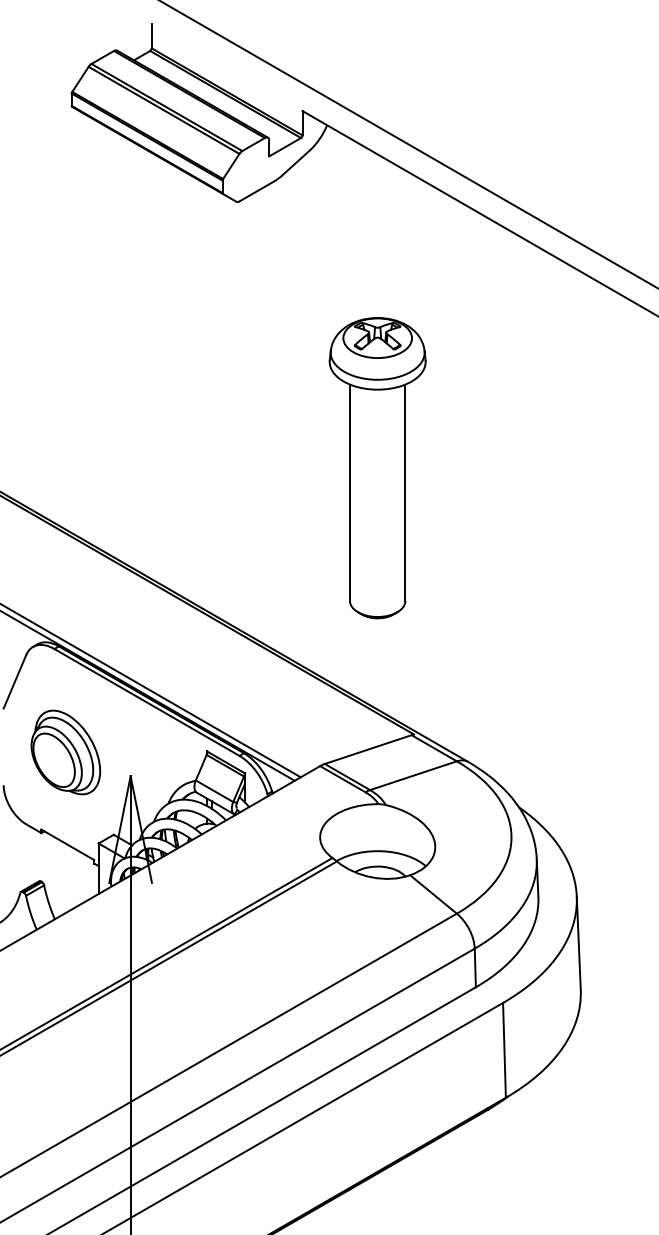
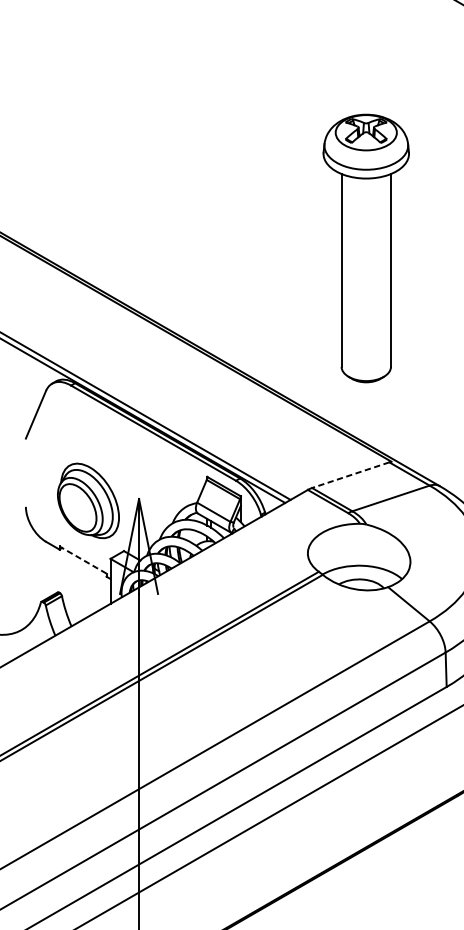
part: (377, 468) -> (366, 248), moved
line: (368, 749) -> (350, 475), solid -> dashed
part: (65, 752) -> (88, 500), moved
line: (67, 844) -> (82, 559), solid -> dashed

